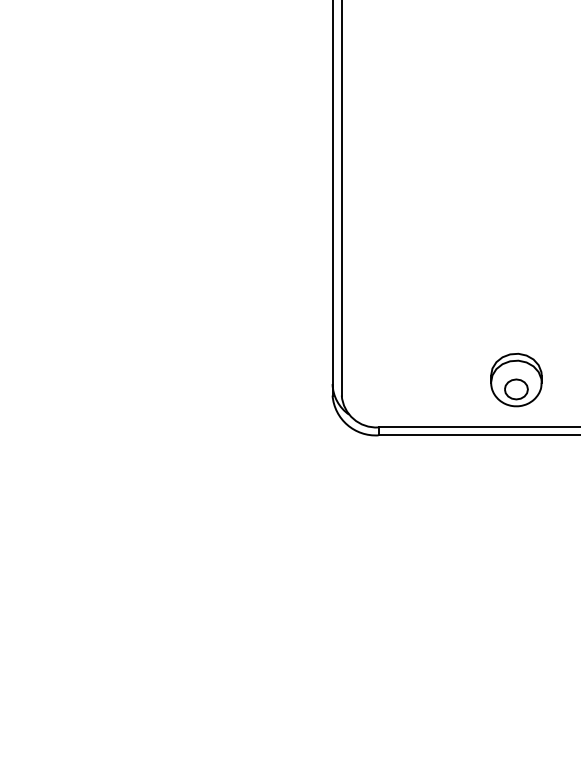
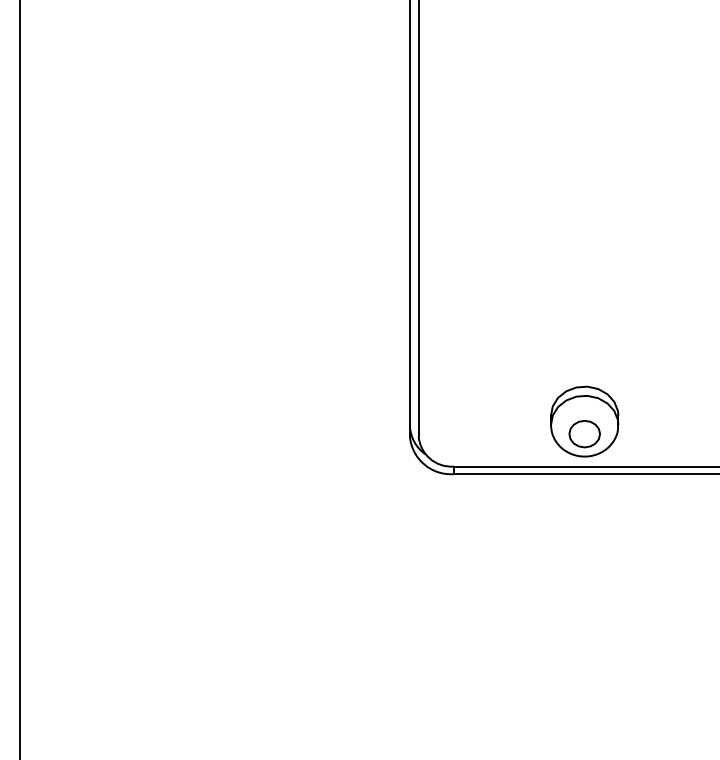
part: (516, 379) -> (584, 421), size x1.4

